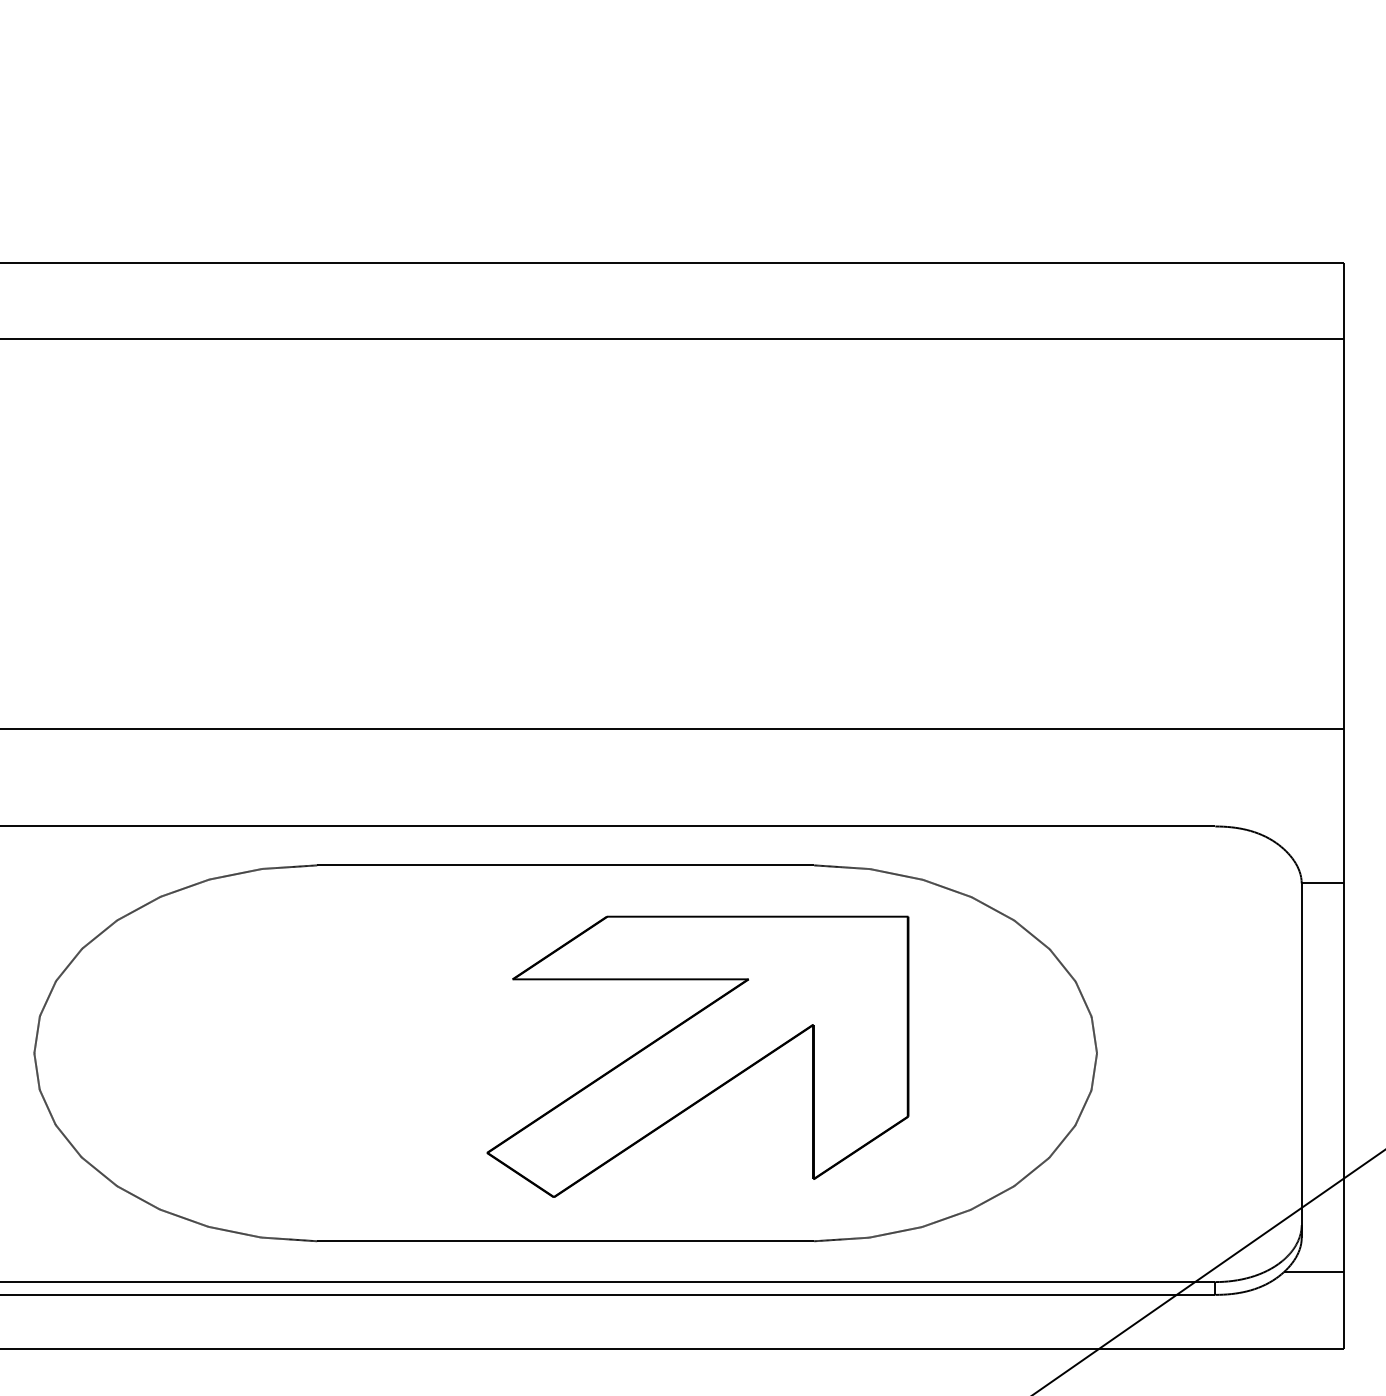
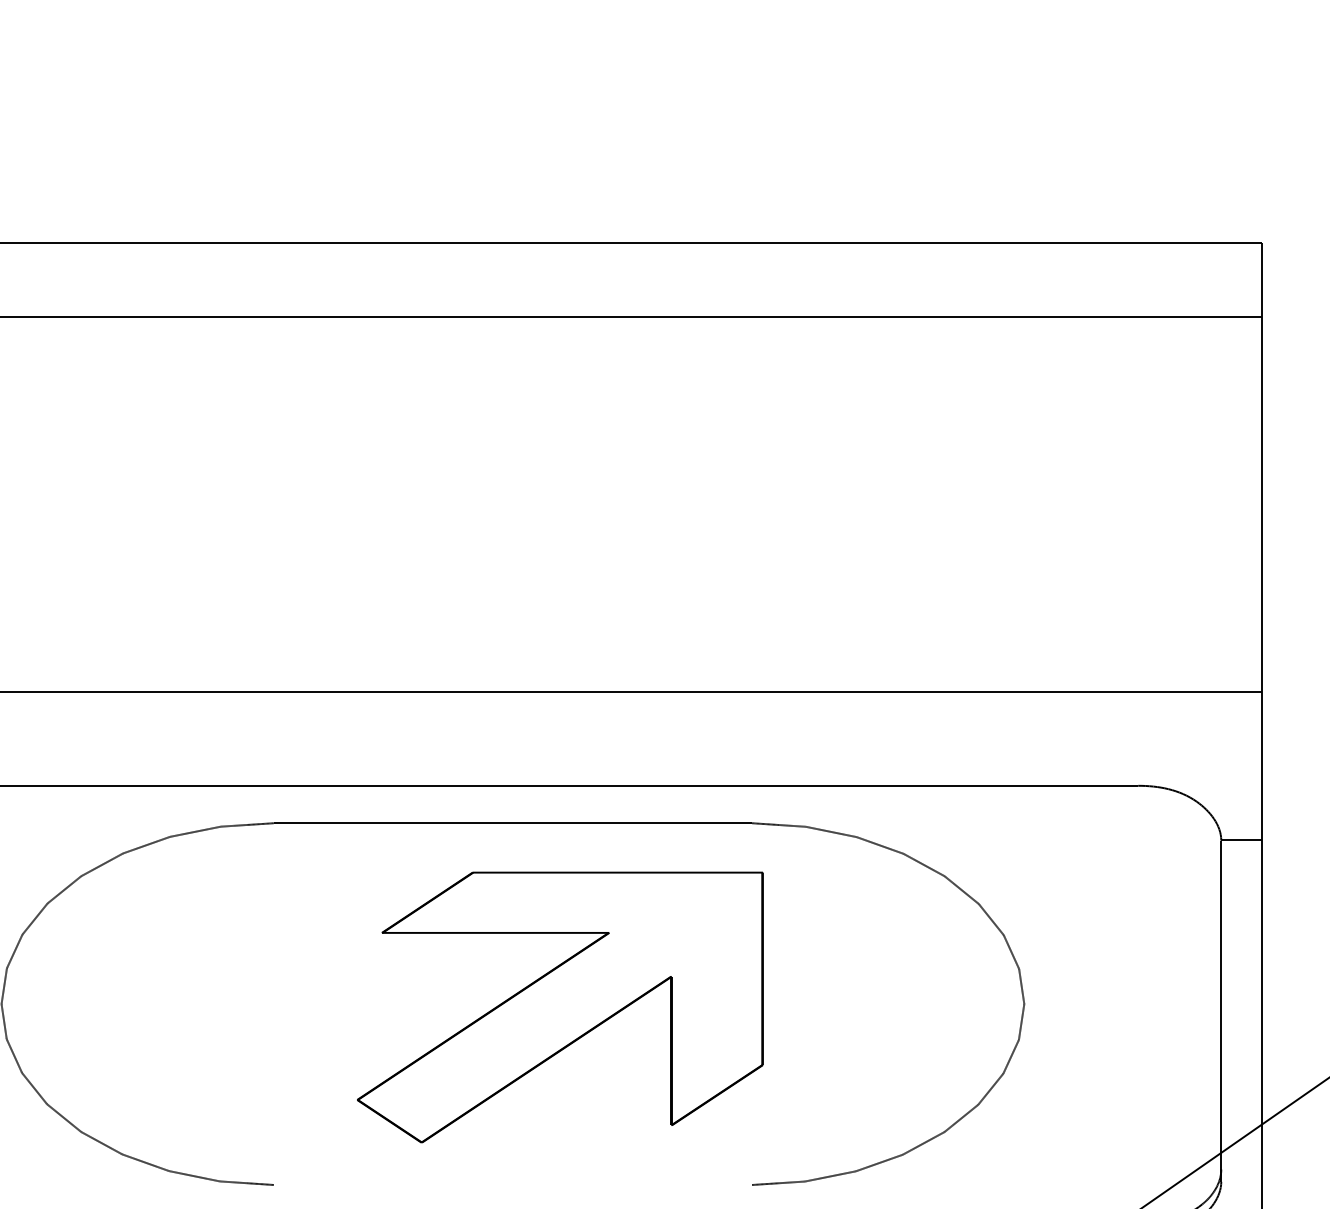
part: (697, 1056) -> (559, 1007), moved
line: (565, 1241) -> (512, 1185), removed

